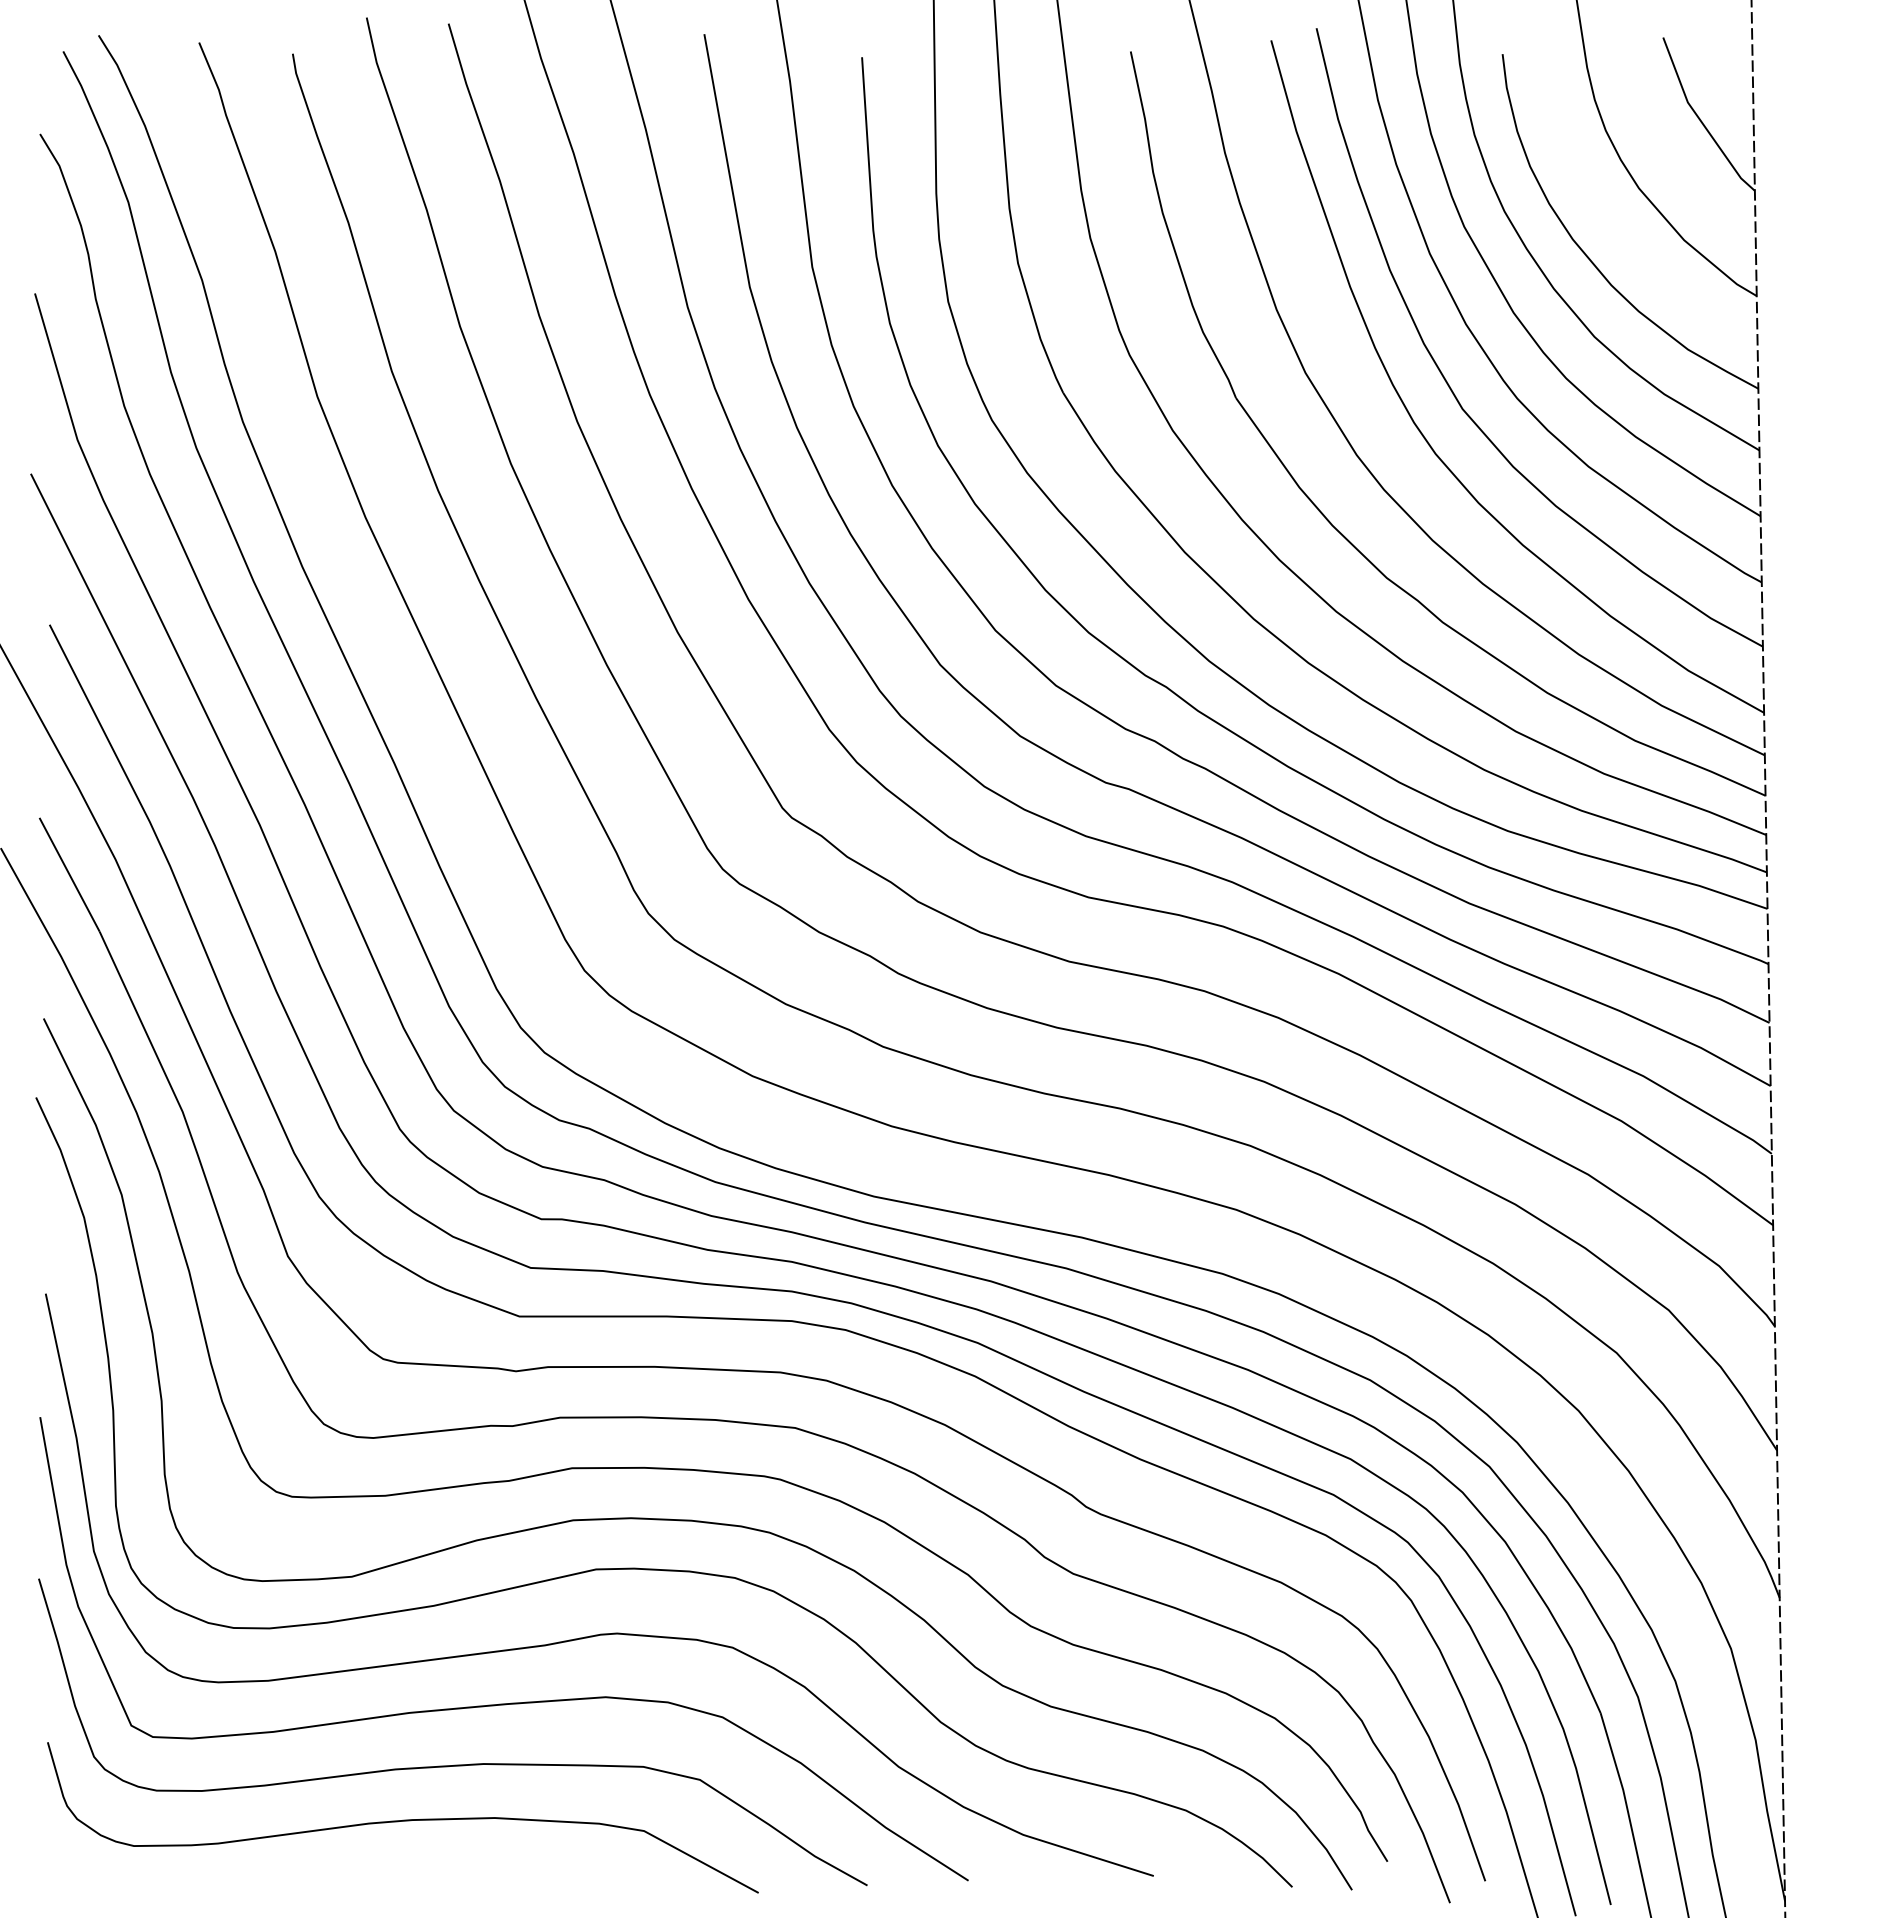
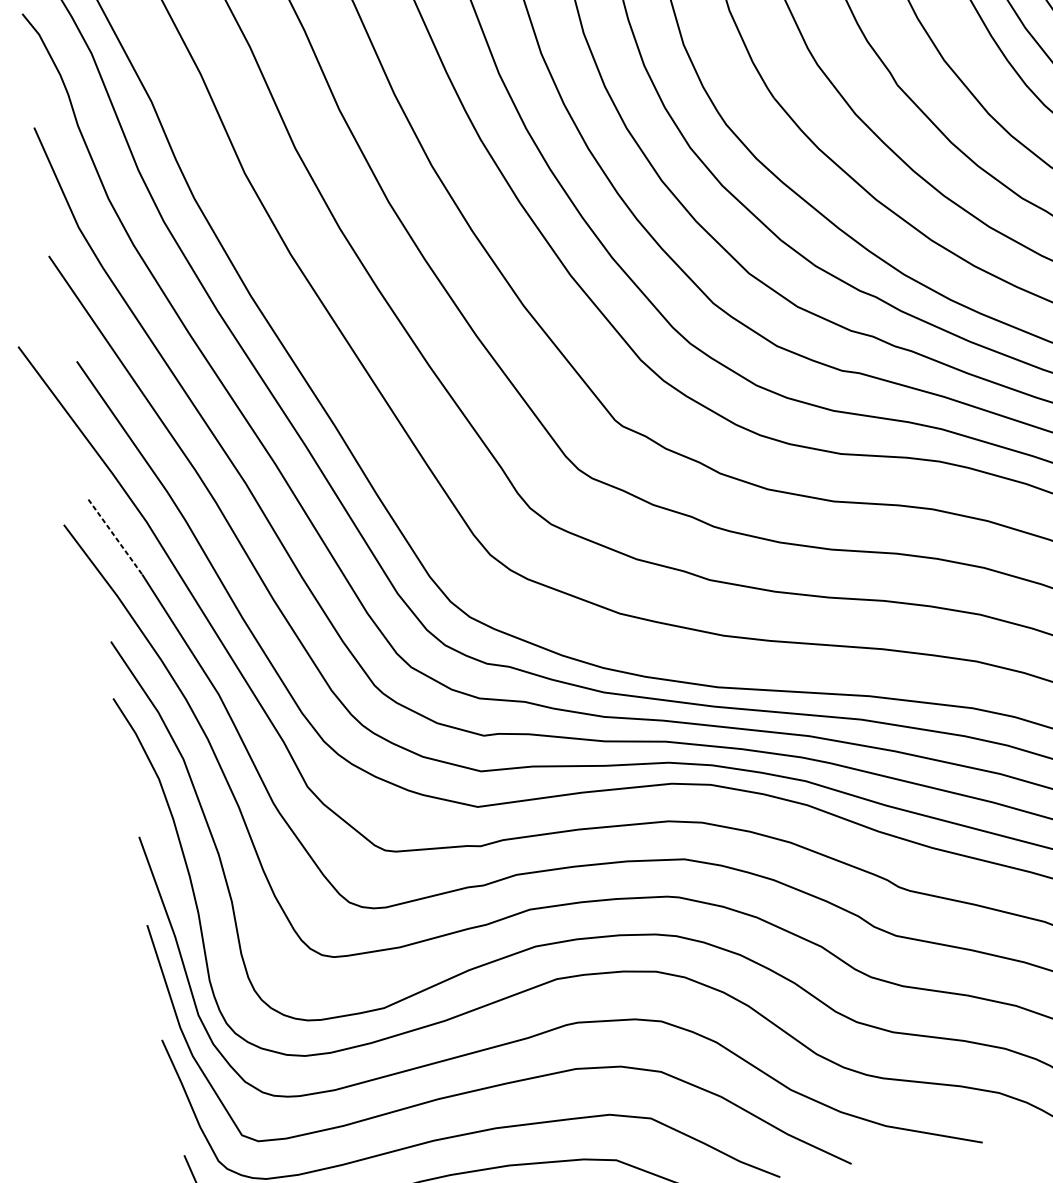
line: (69, 875) -> (115, 537), solid -> dashed

